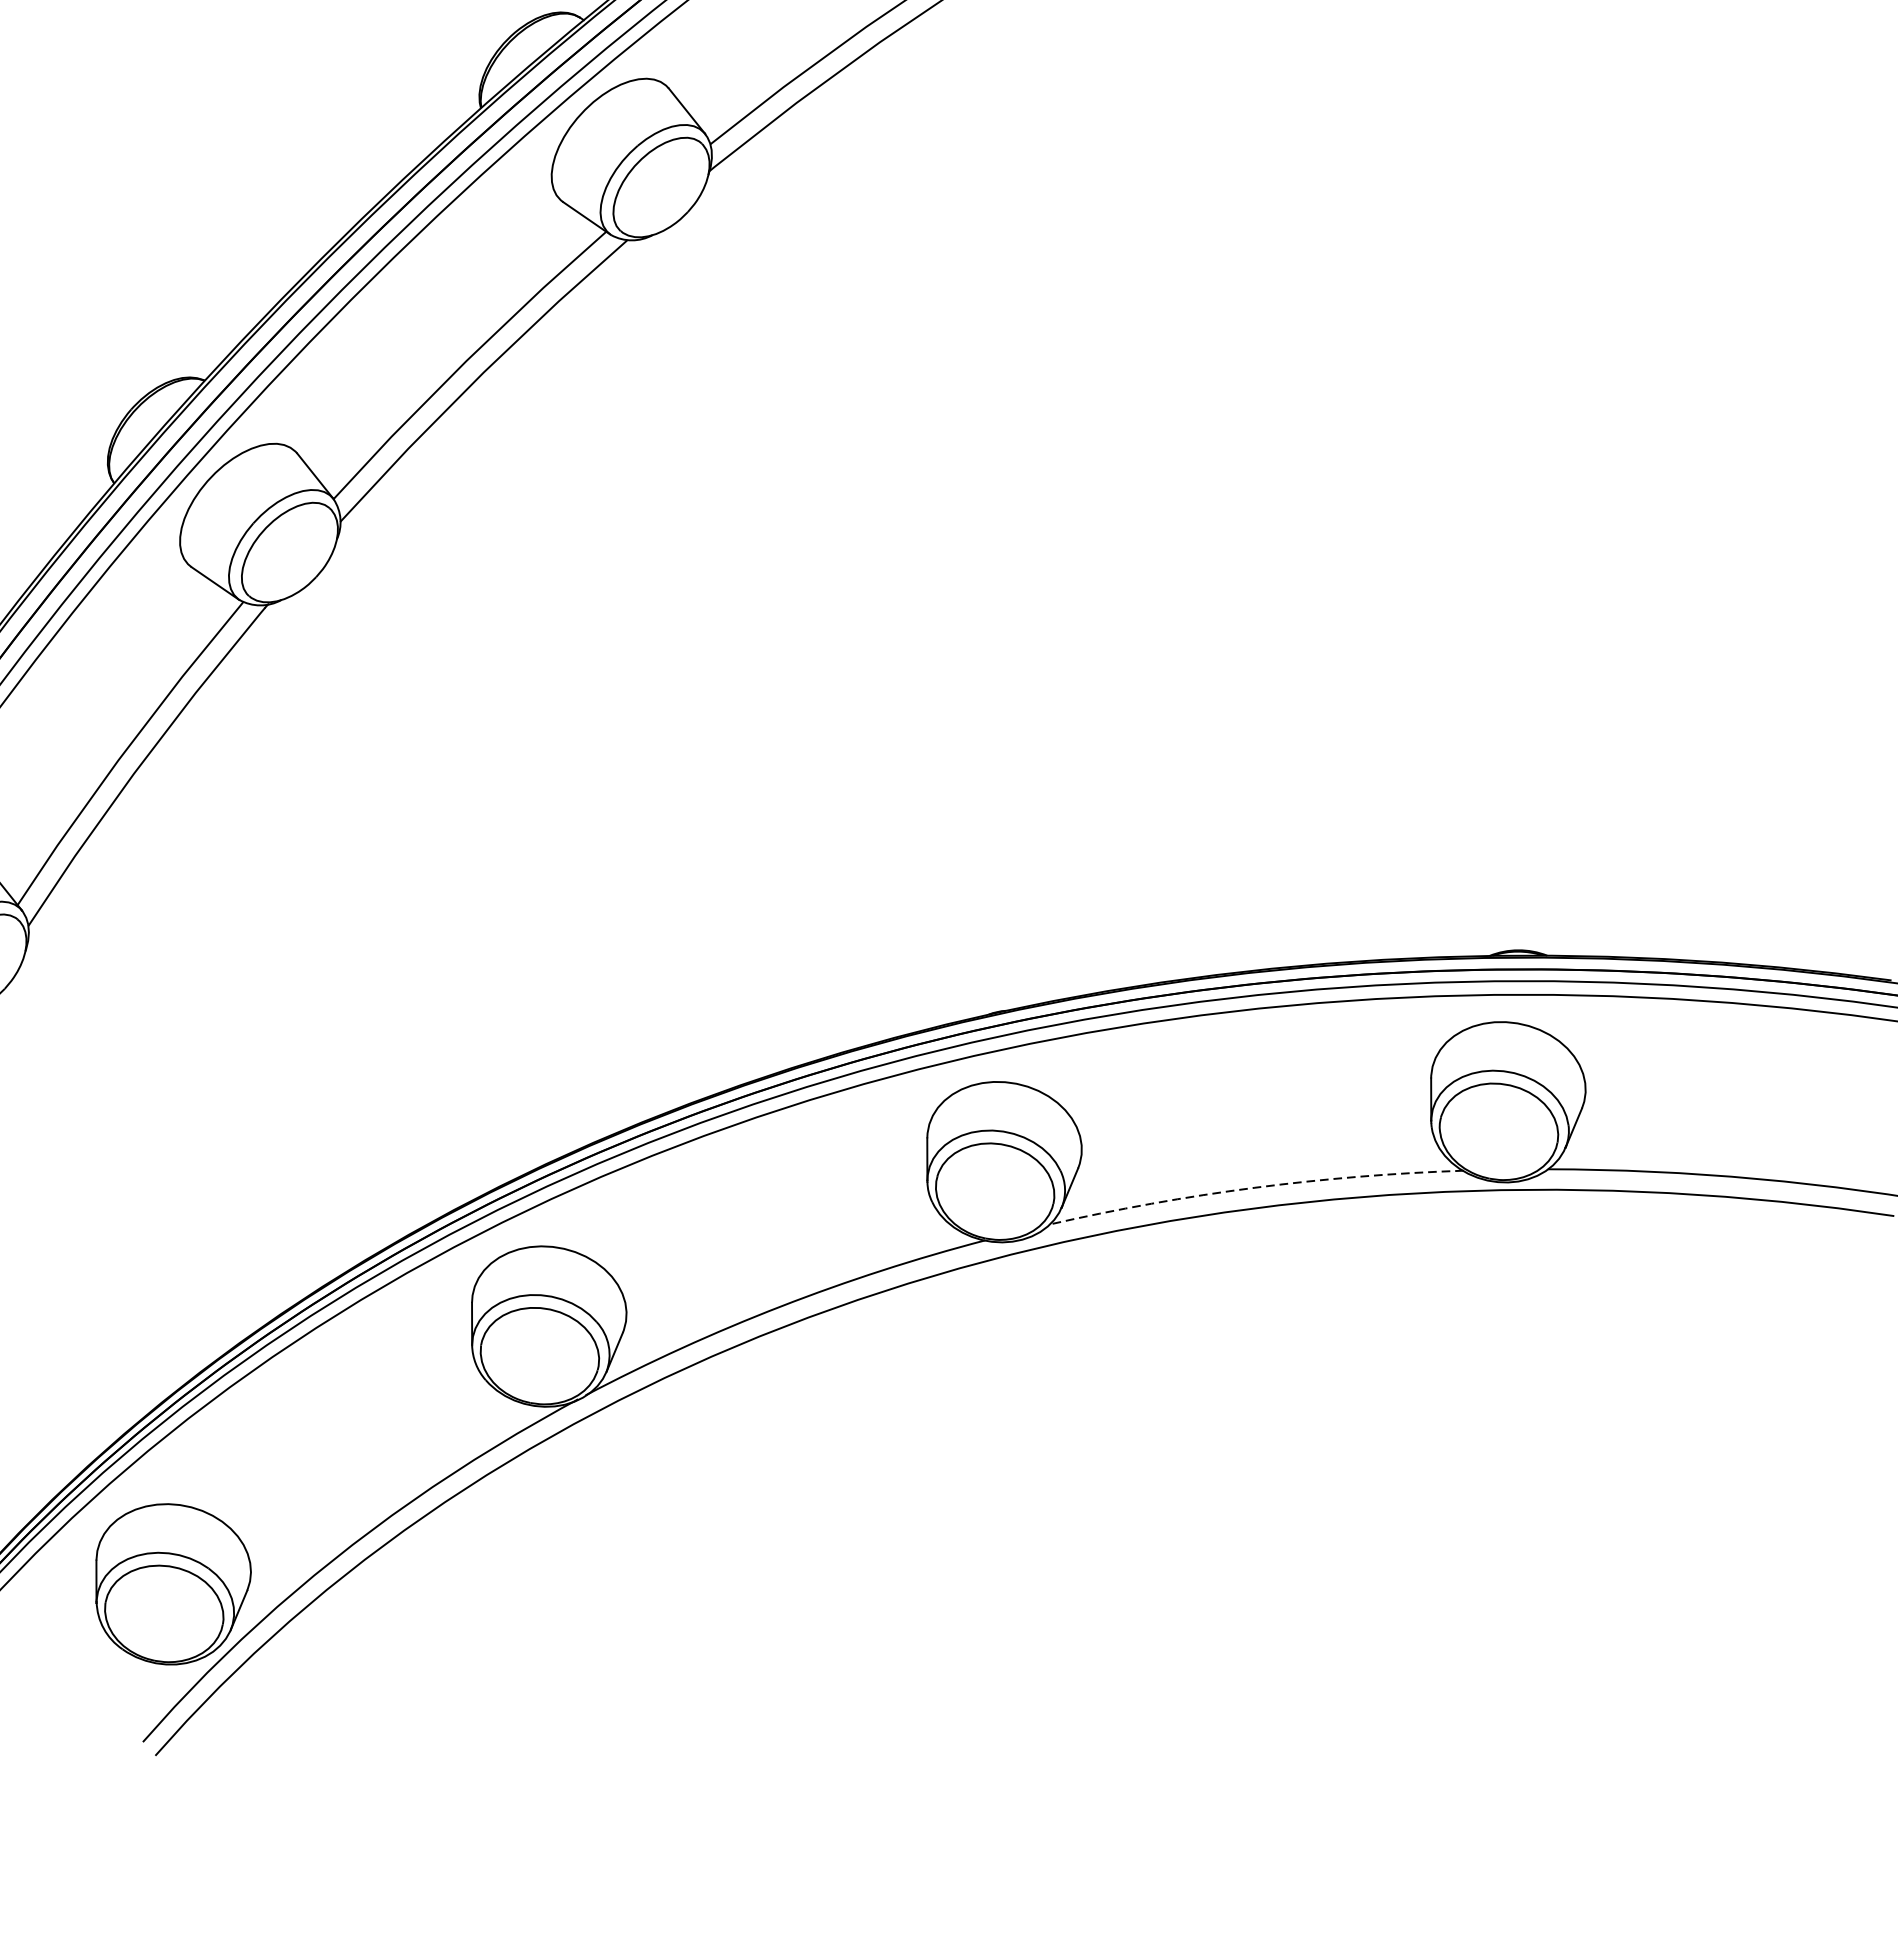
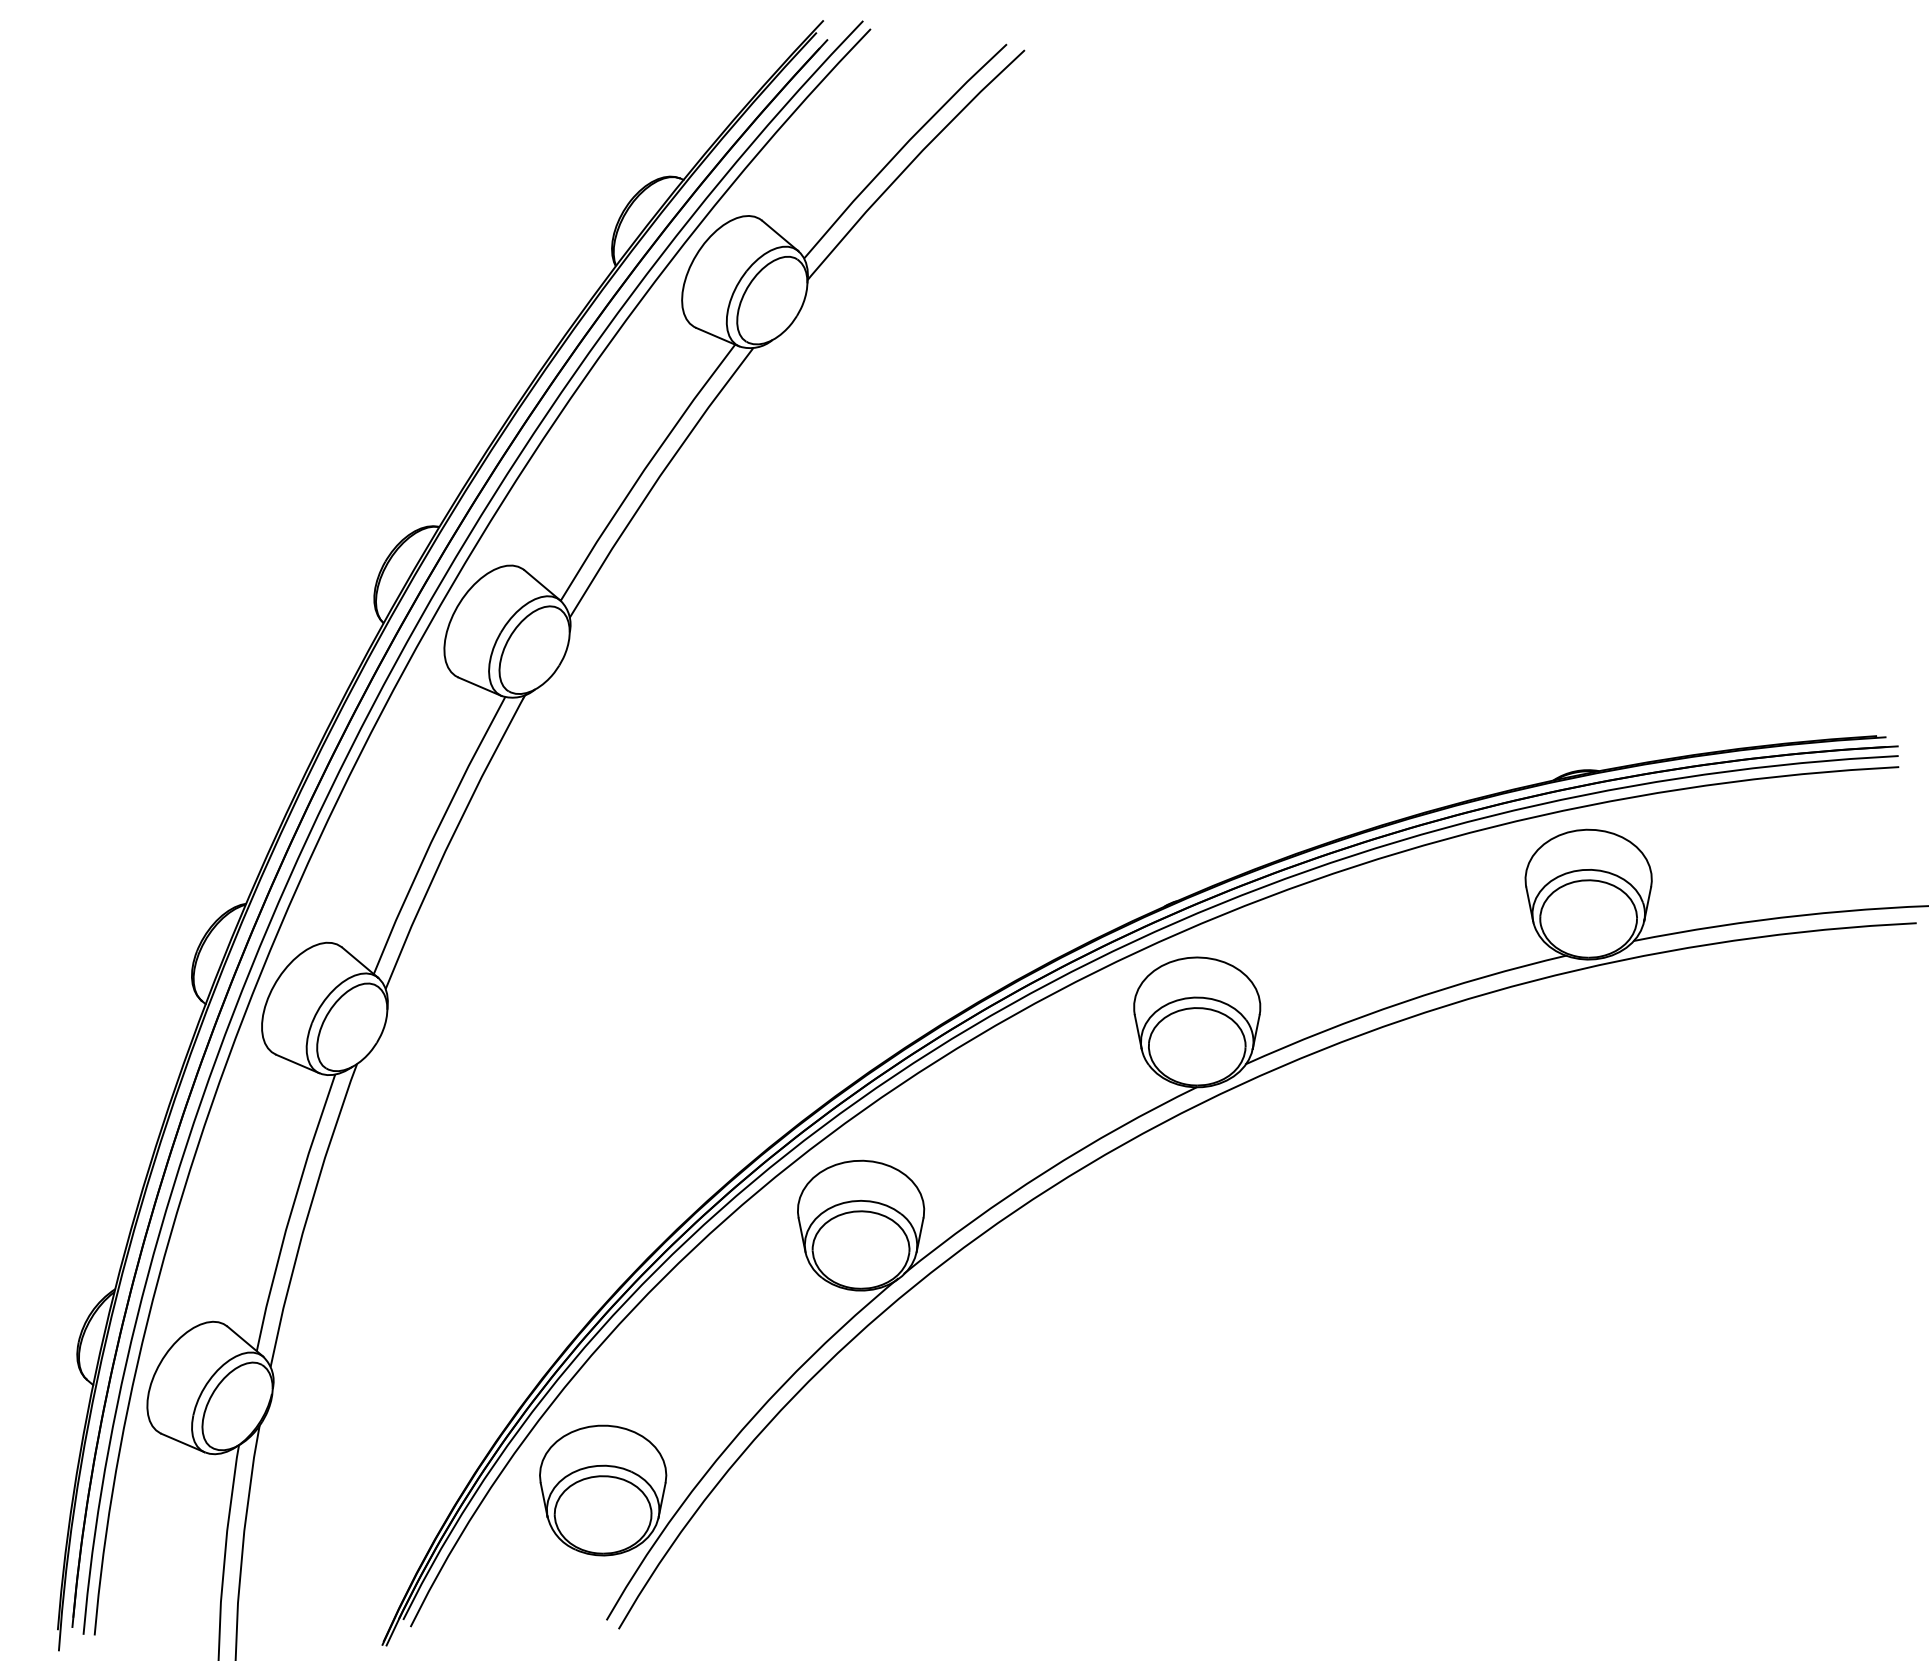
arc: (1254, 1187) -> (1403, 1002), dashed -> solid

